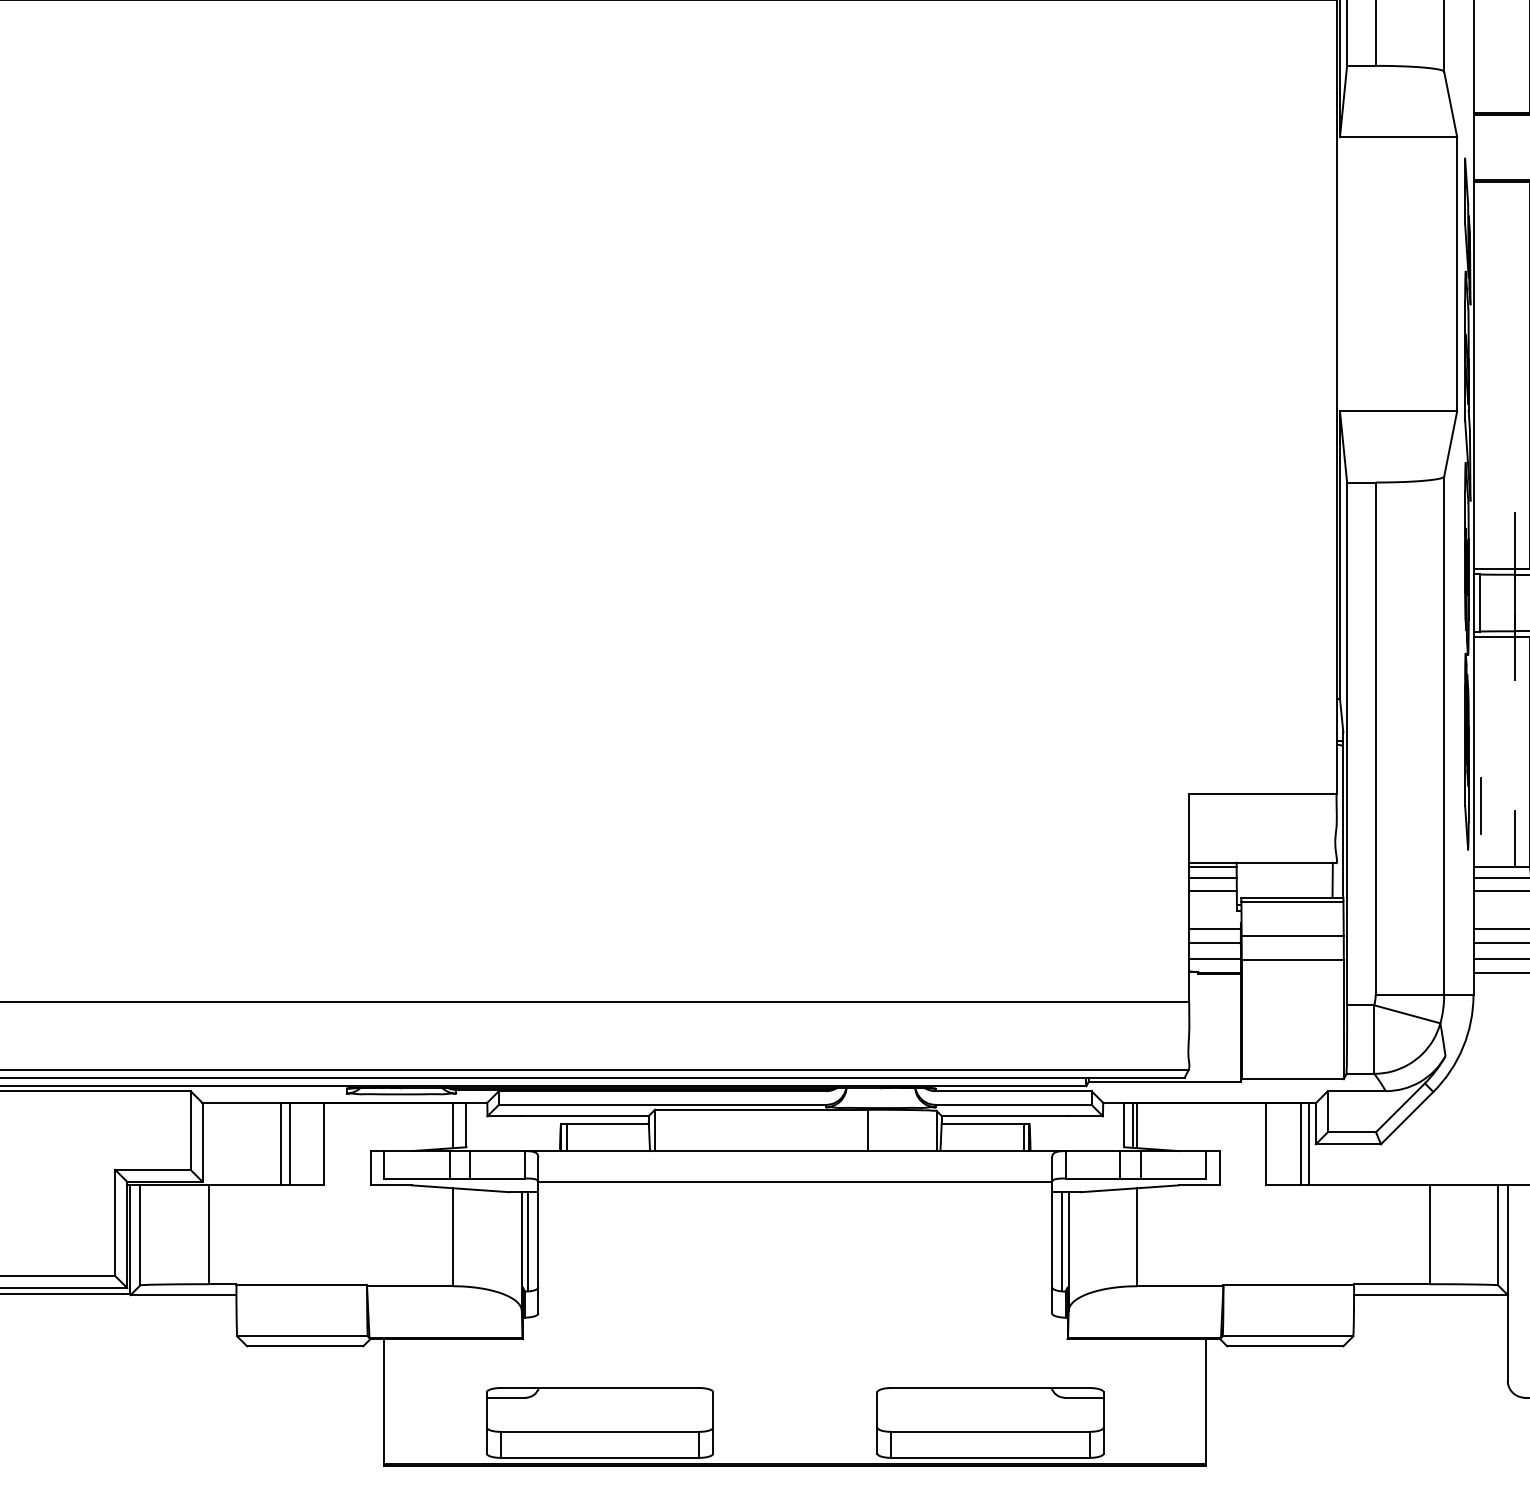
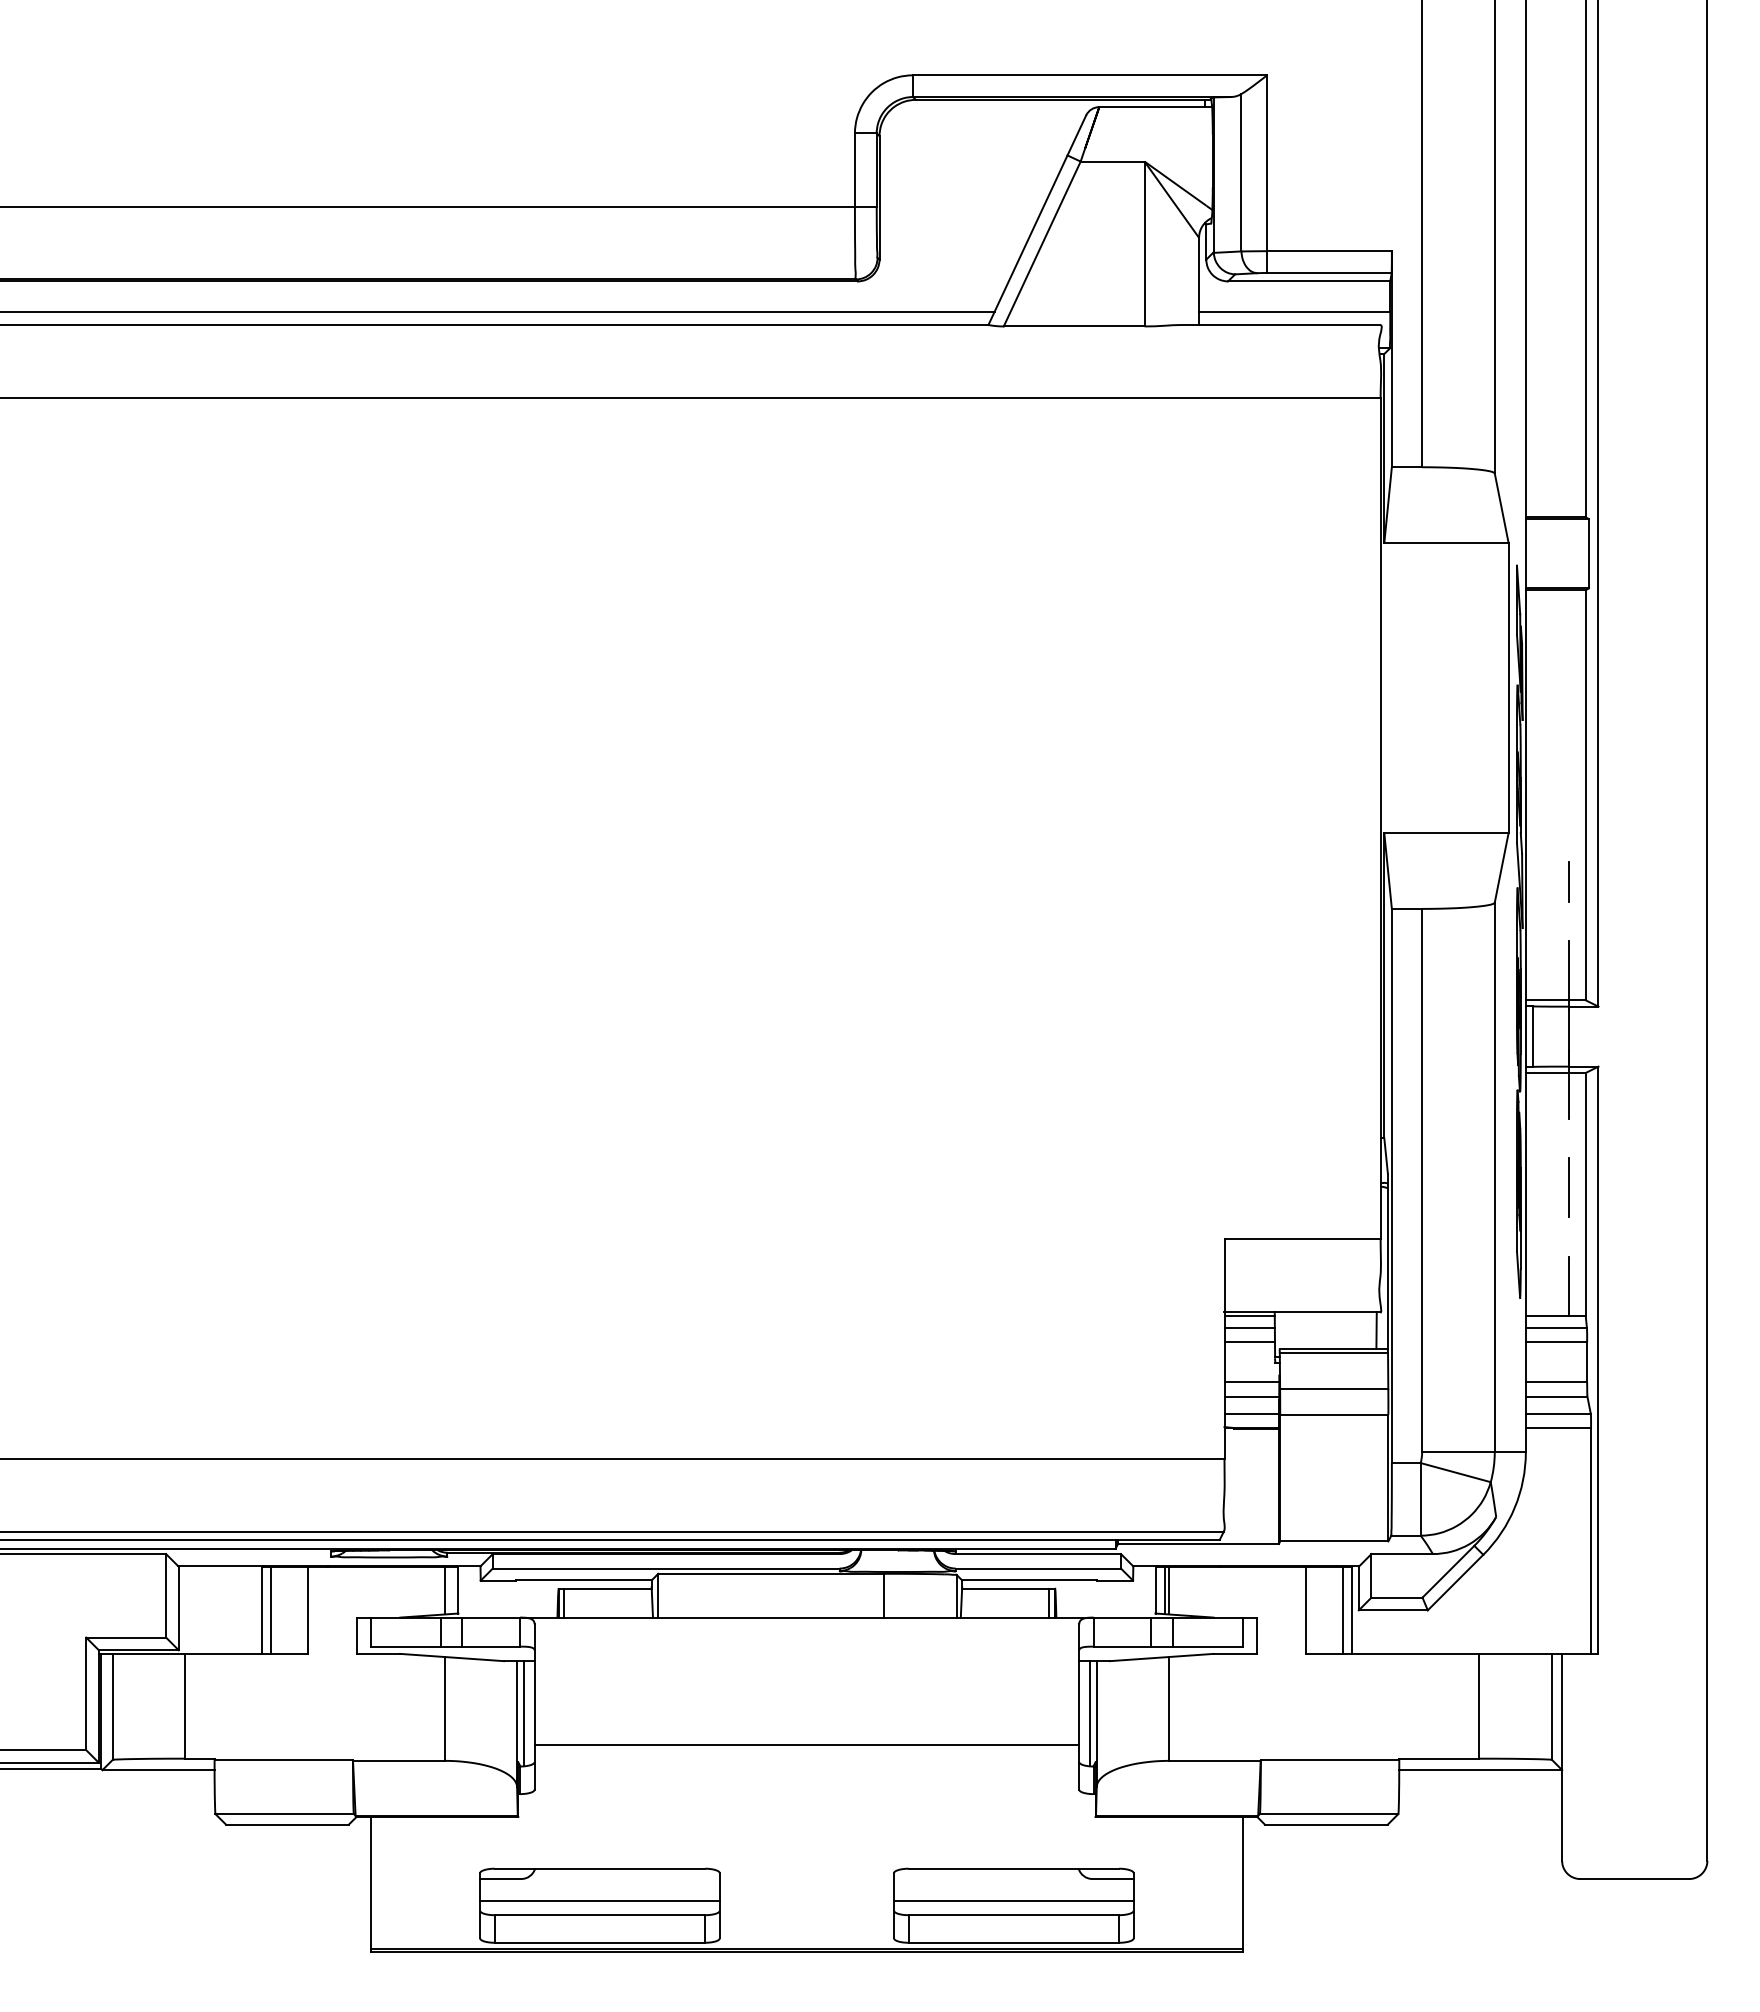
line: (1513, 456) -> (1568, 881), added
line: (1479, 805) -> (1568, 1187), moved
line: (794, 1182) -> (806, 1745), moved
line: (599, 1417) -> (599, 1900), added
line: (990, 1417) -> (1013, 1900), added

